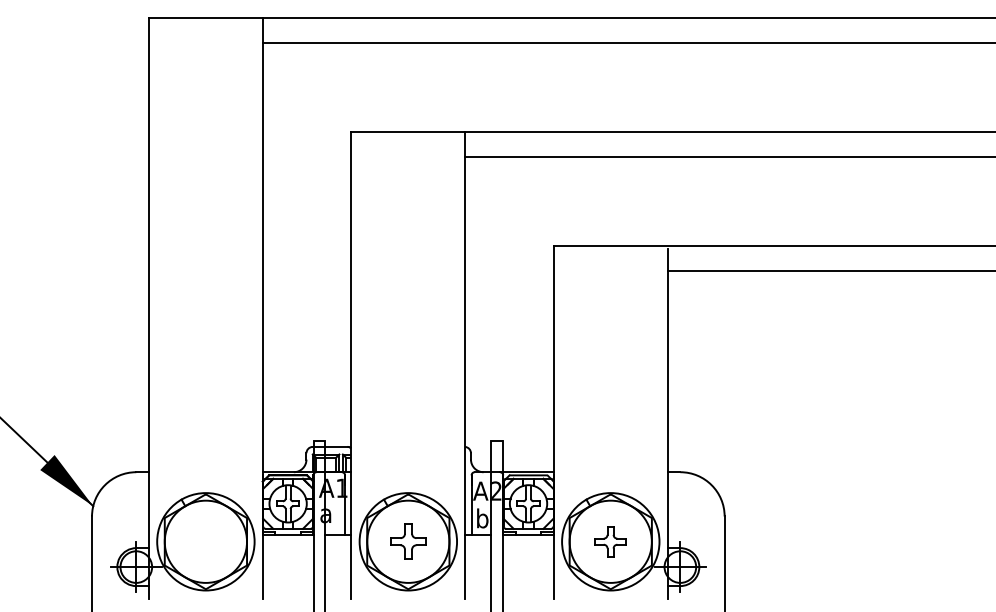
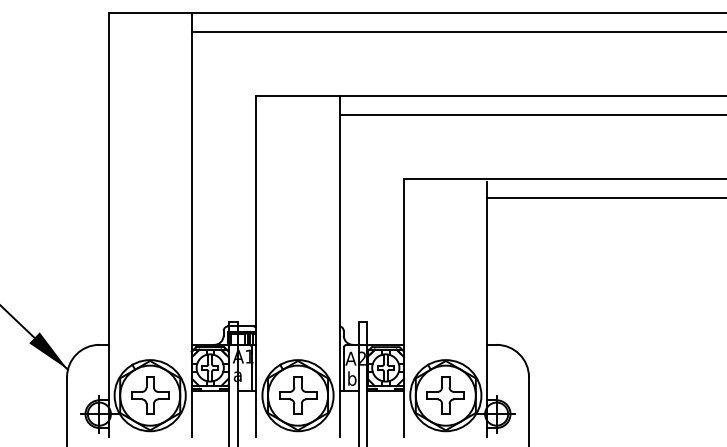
part: (206, 541) -> (150, 395), added
part: (408, 541) -> (298, 395), size x1.43
part: (610, 541) -> (445, 395), size x1.67

